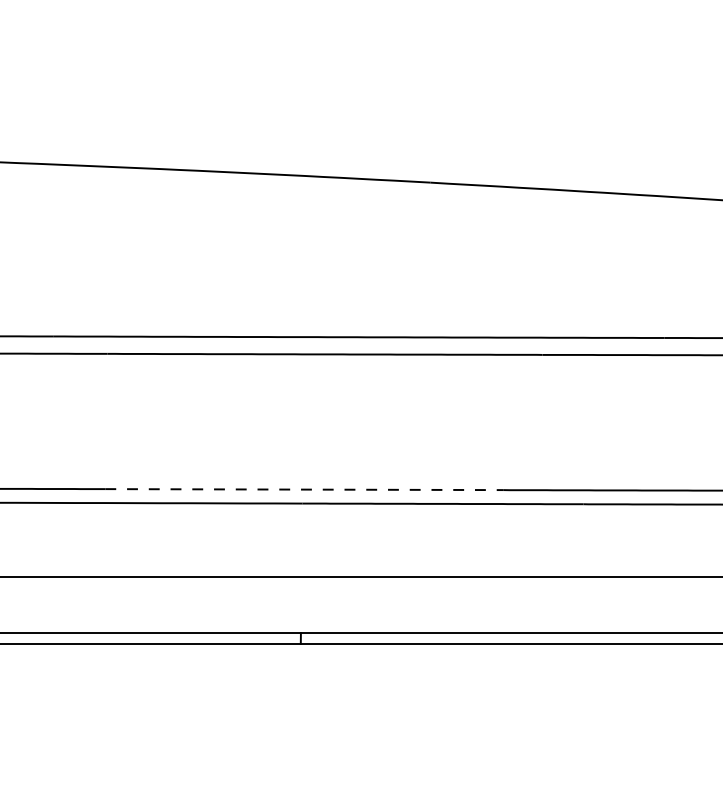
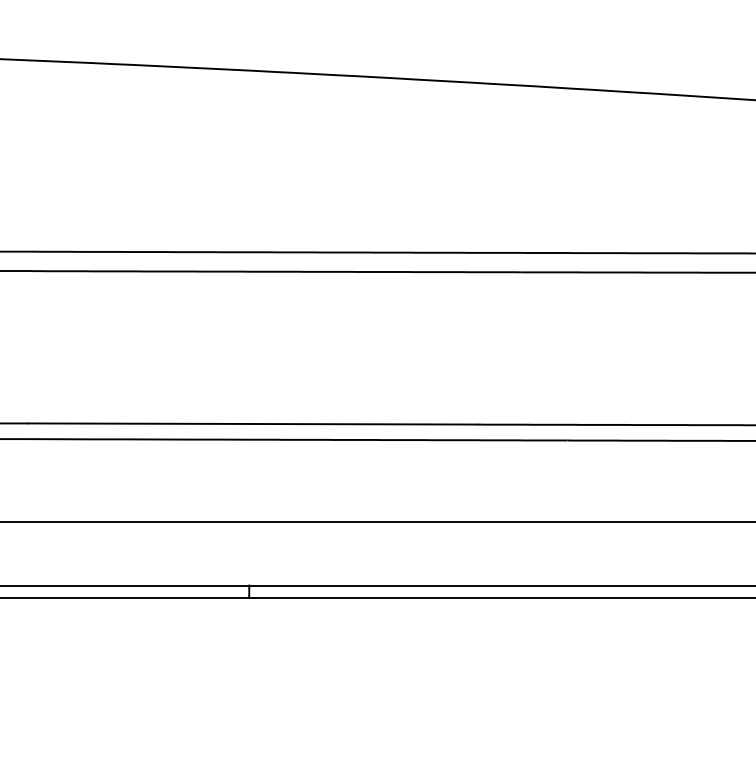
line: (305, 489) -> (254, 423), dashed -> solid

